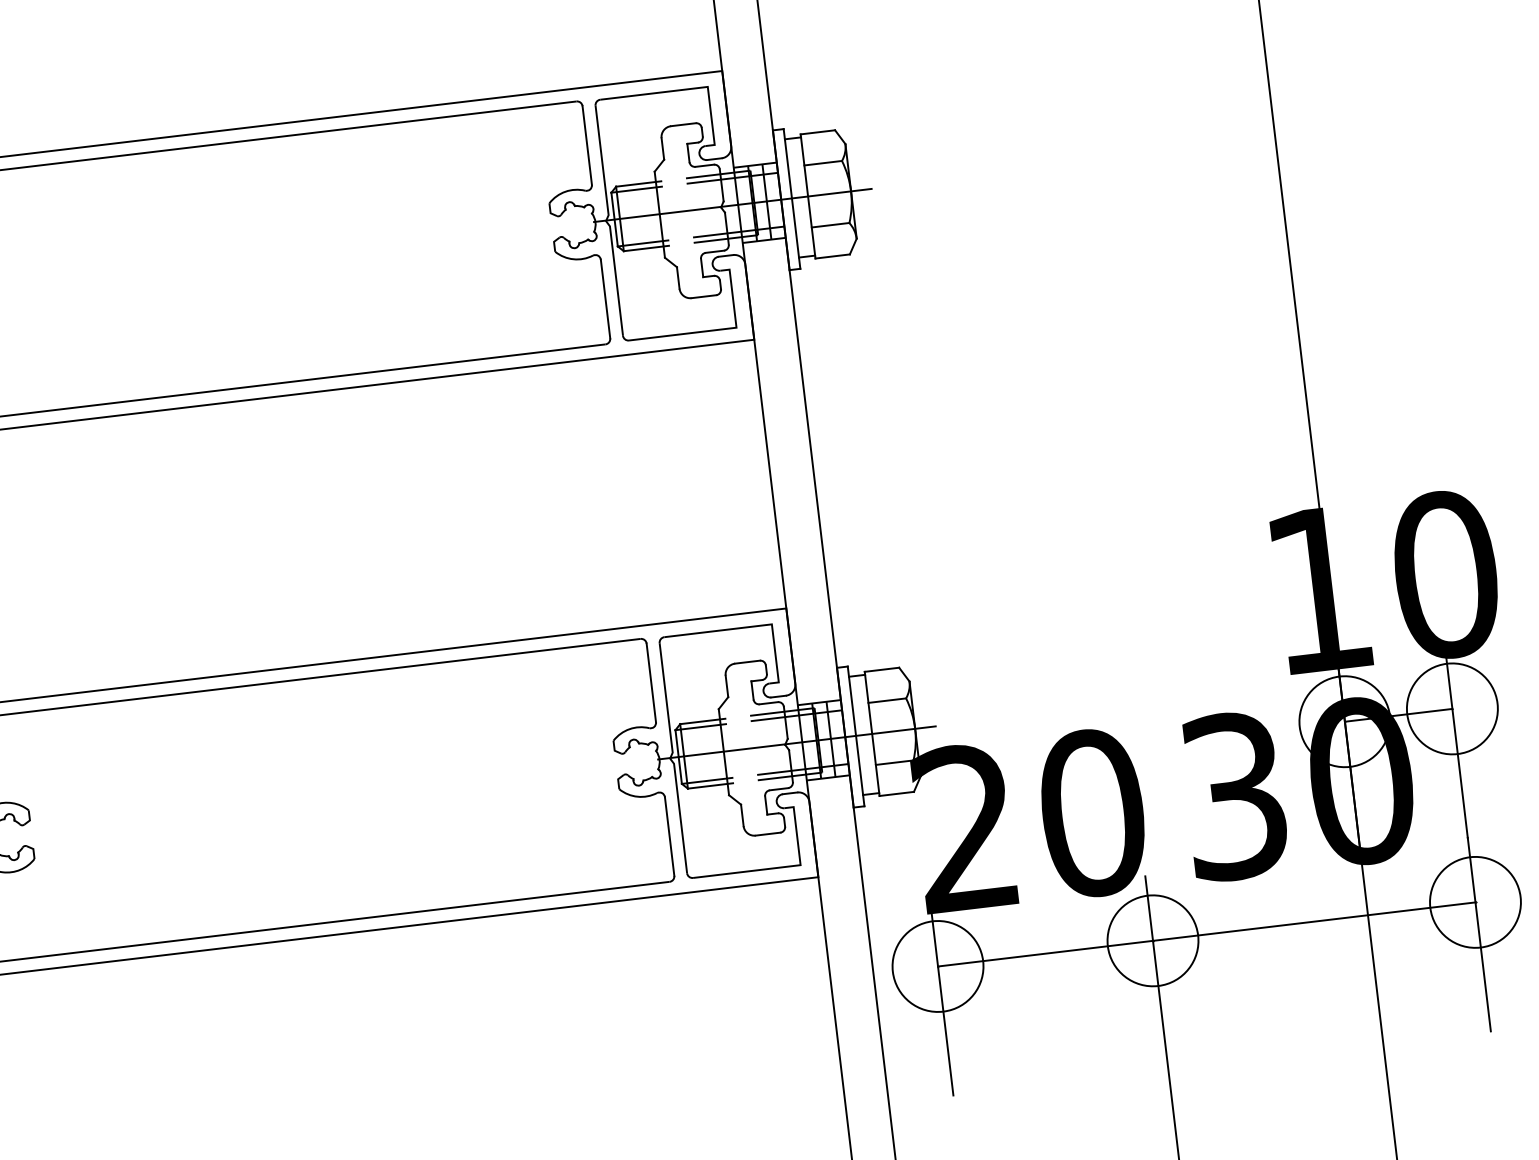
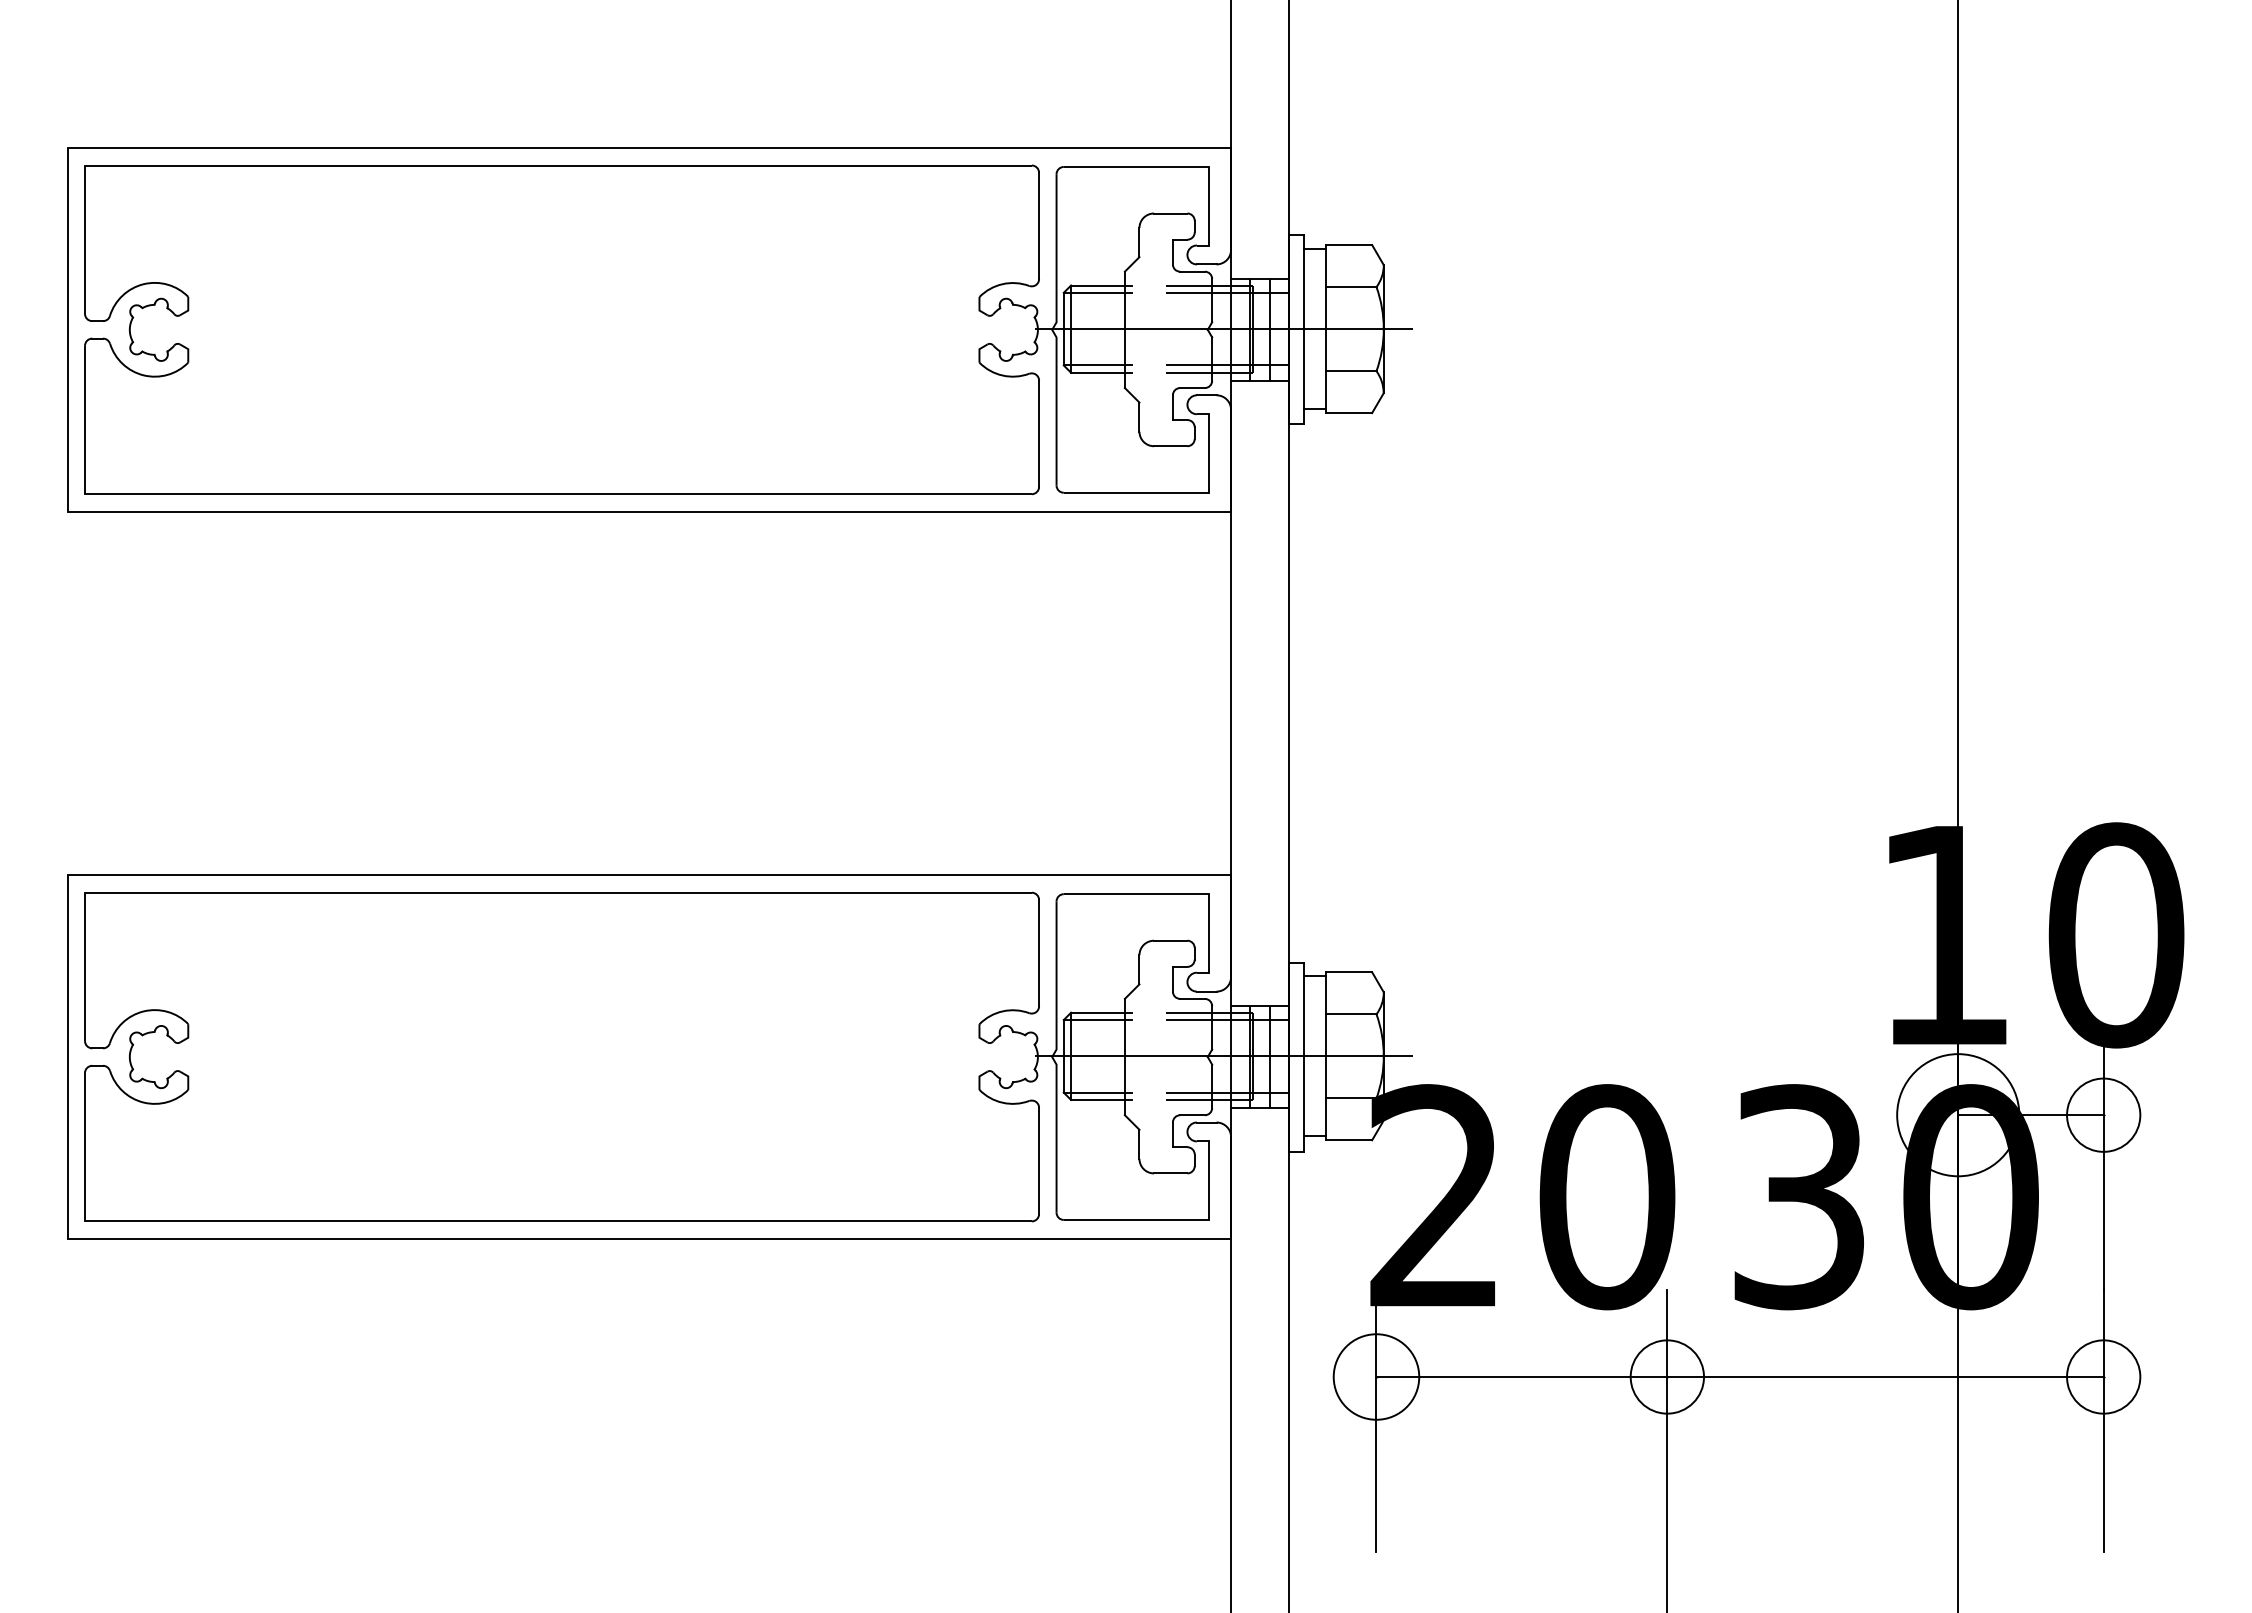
circle: (1452, 709) -> (2103, 1115), size x0.6
circle: (1475, 902) -> (2103, 1376), size x0.6
circle: (1153, 940) -> (1667, 1376), size x0.6
circle: (937, 966) -> (1376, 1376), size x0.7

